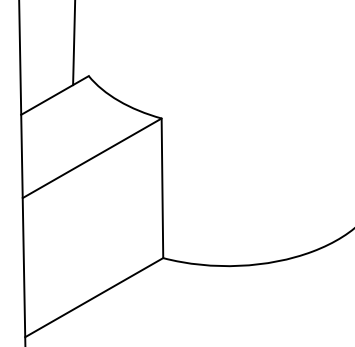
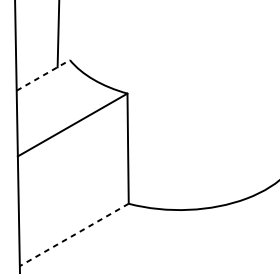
line: (55, 95) -> (43, 75), solid -> dashed
line: (94, 297) -> (74, 234), solid -> dashed

